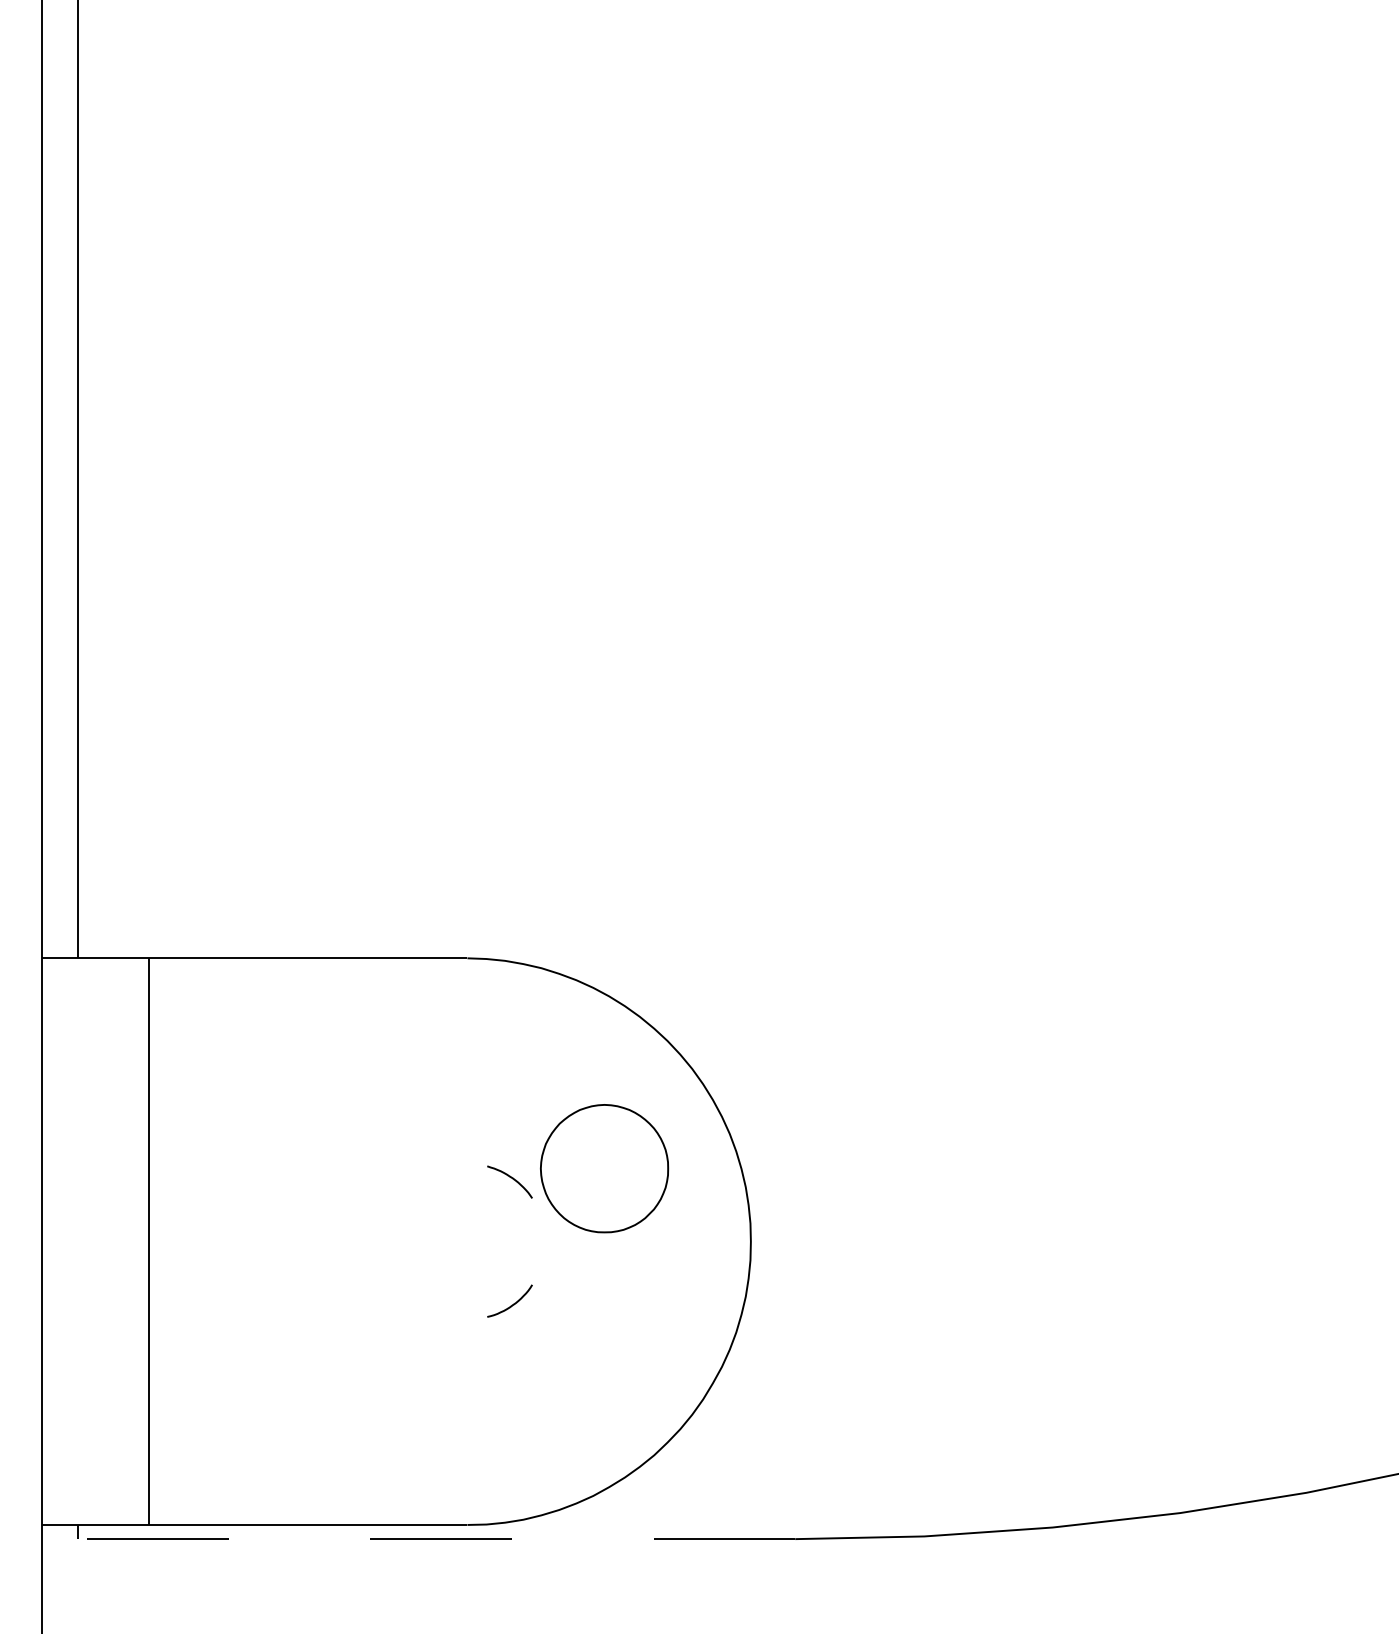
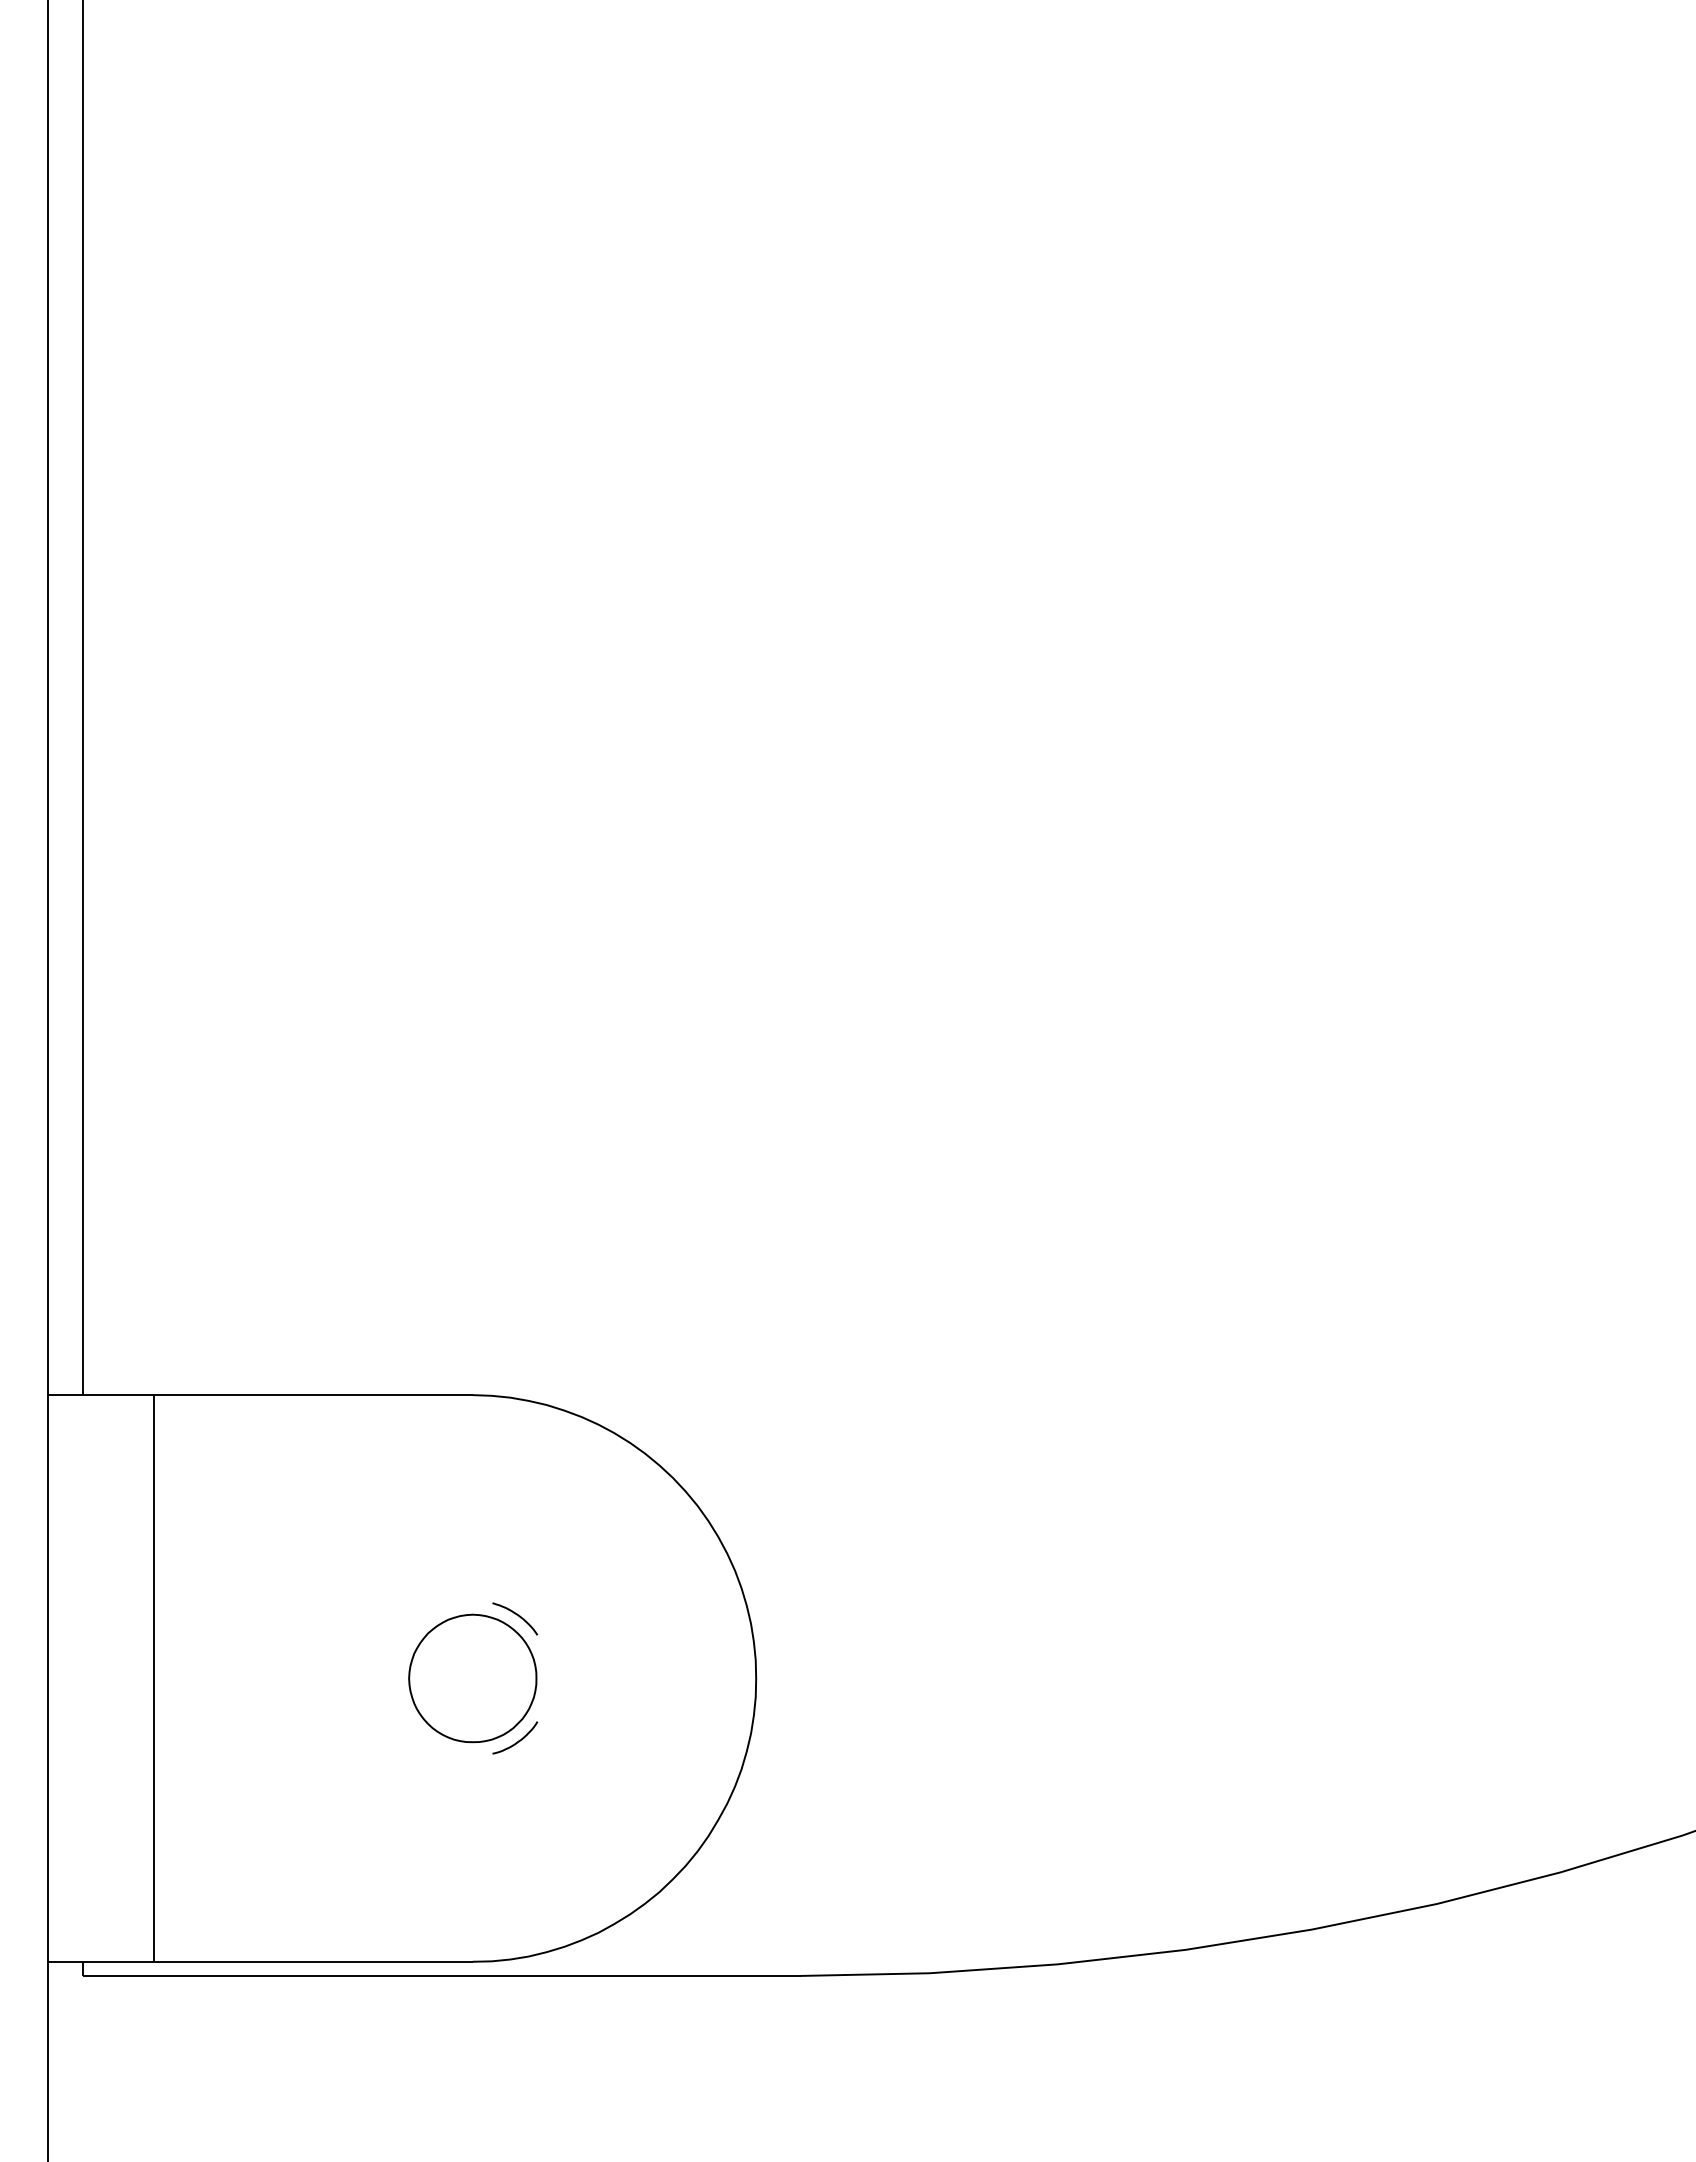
part: (604, 1168) -> (472, 1678), moved
line: (436, 1538) -> (441, 1975), dashed -> solid

